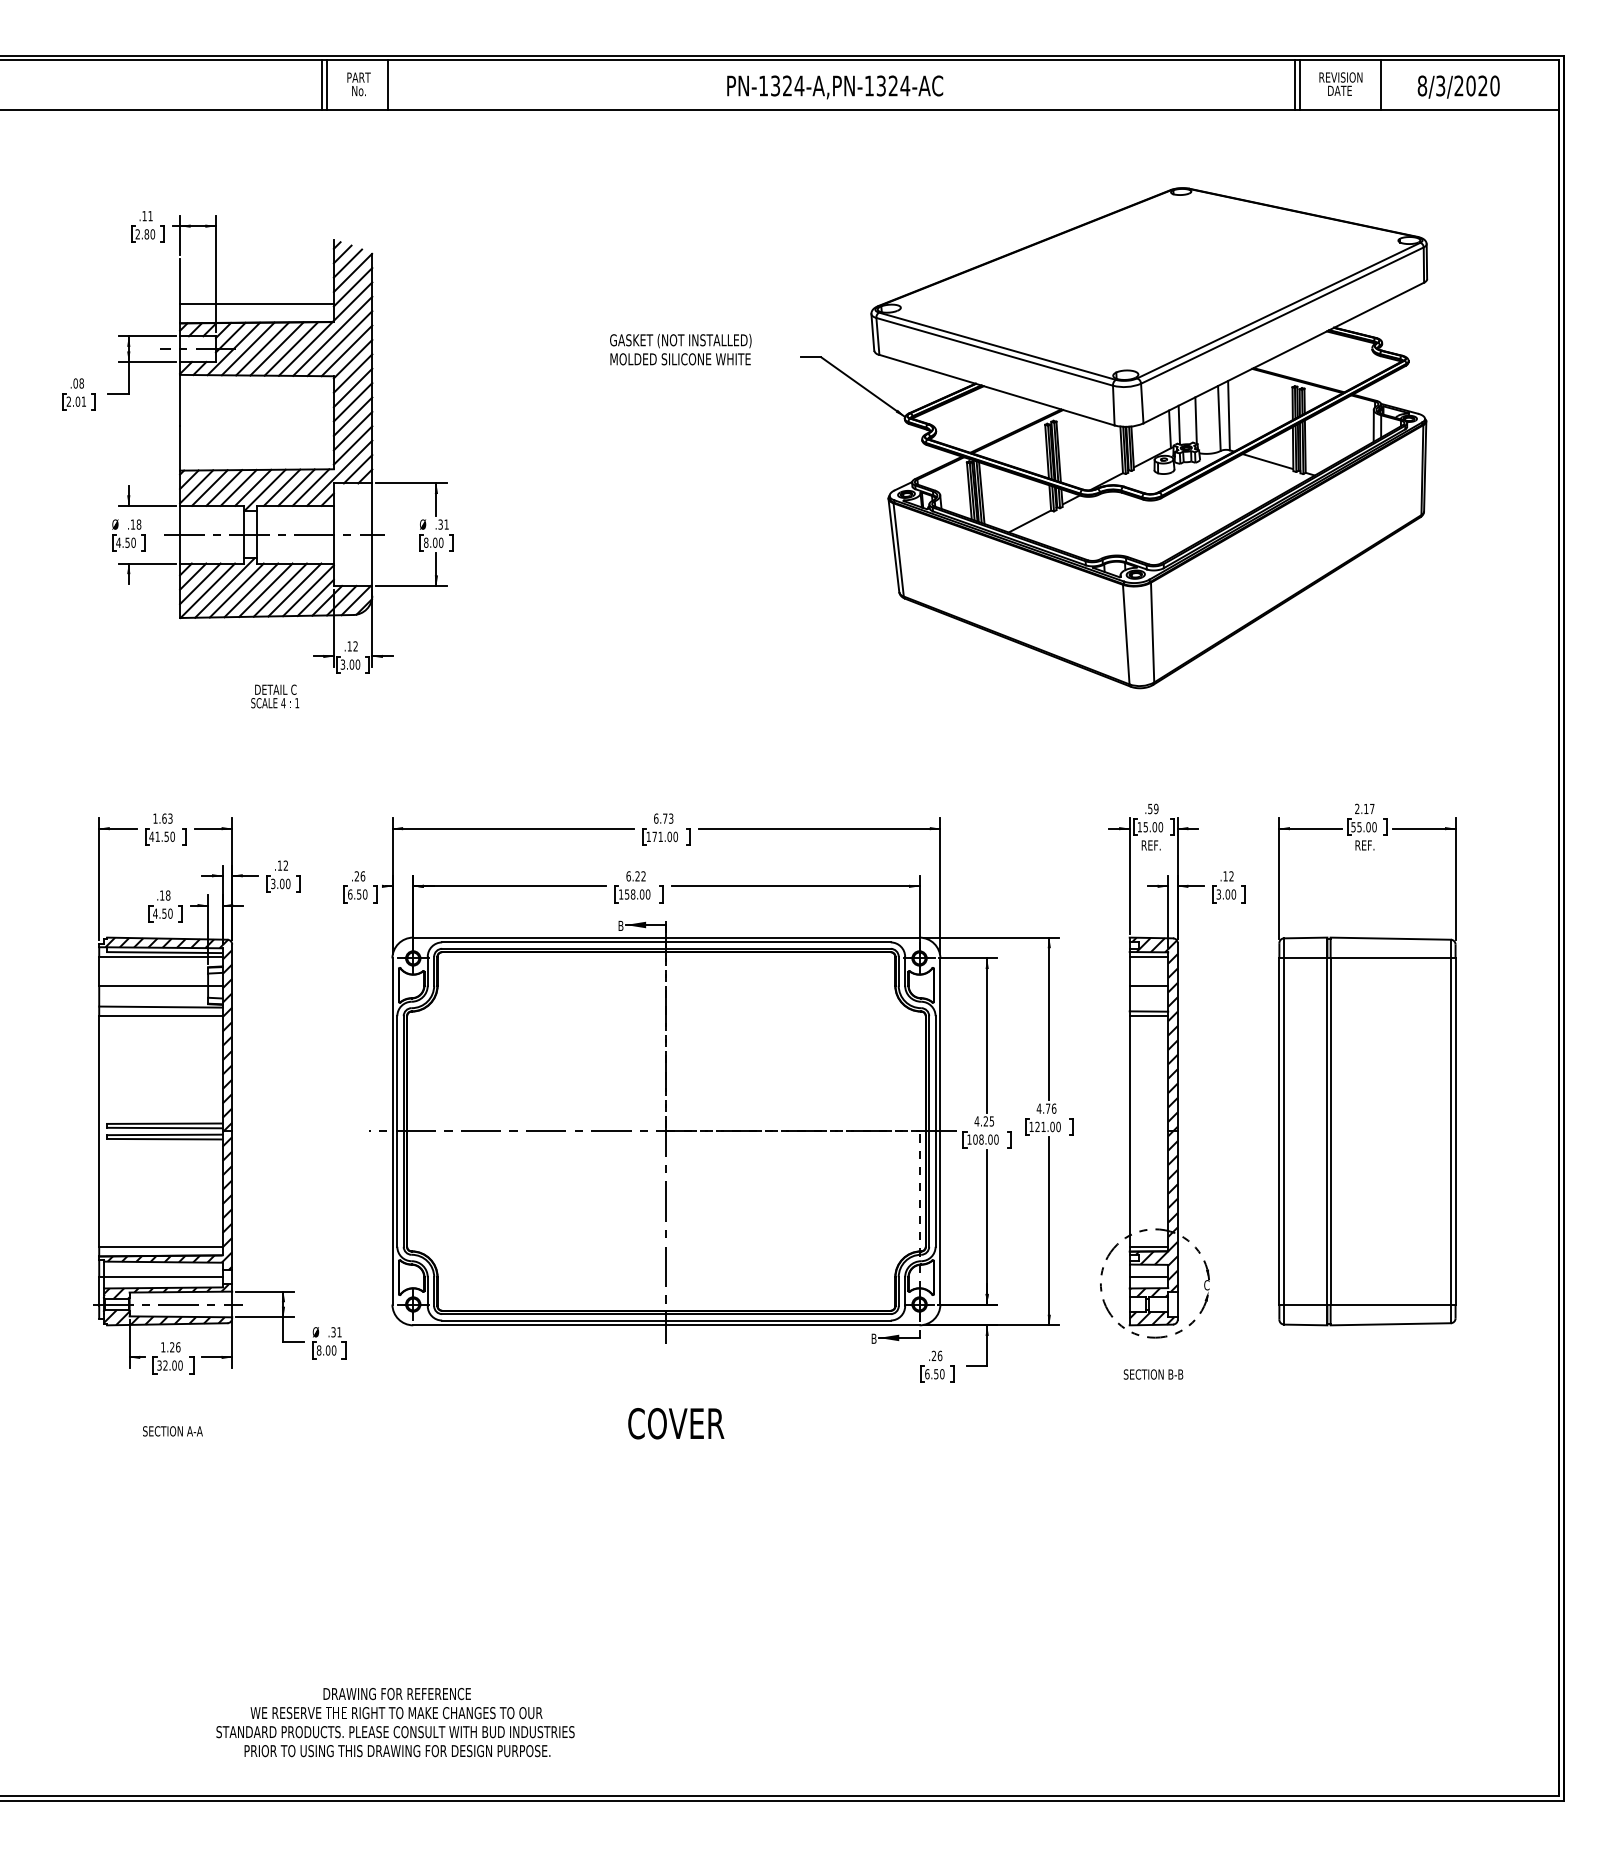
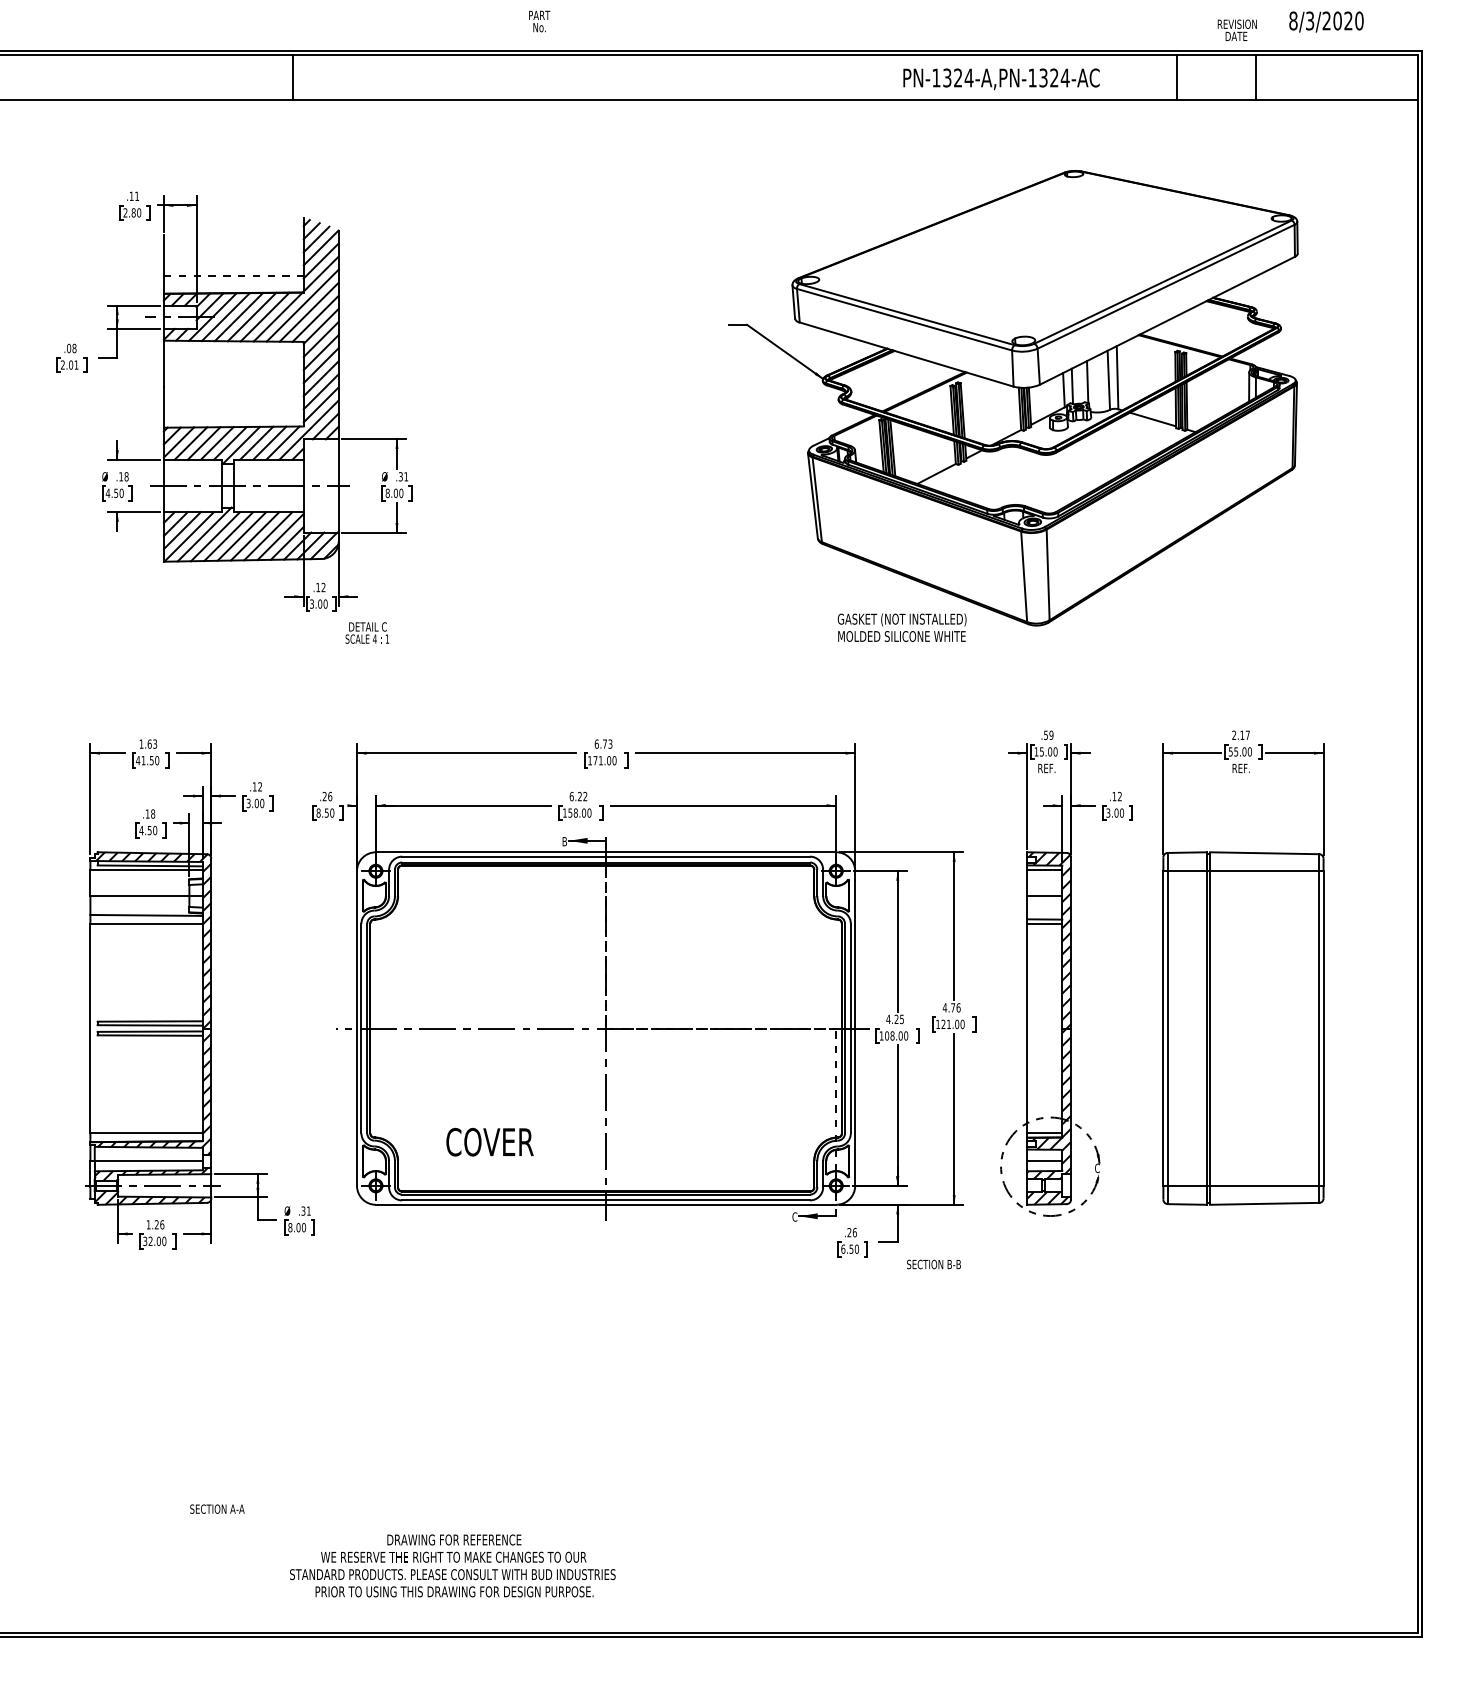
text: (1340, 83) -> (1236, 29), moved
line: (326, 84) -> (297, 76), removed
text: (358, 84) -> (539, 21), moved
line: (388, 84) -> (353, 76), removed
line: (1299, 84) -> (1181, 76), removed
text: (1458, 86) -> (1326, 21), moved
text: (835, 87) -> (1001, 79), moved
line: (256, 304) -> (233, 276), solid -> dashed
text: (680, 349) -> (901, 627), moved
text: (275, 695) -> (367, 632), moved
text: (350, 893) -> (318, 812), 6.50 -> 8.50
text: (873, 1338) -> (794, 1216), B -> C
text: (1153, 1374) -> (933, 1264), moved
text: (675, 1422) -> (489, 1141), moved
text: (173, 1430) -> (217, 1508), moved
text: (395, 1722) -> (452, 1565), moved

